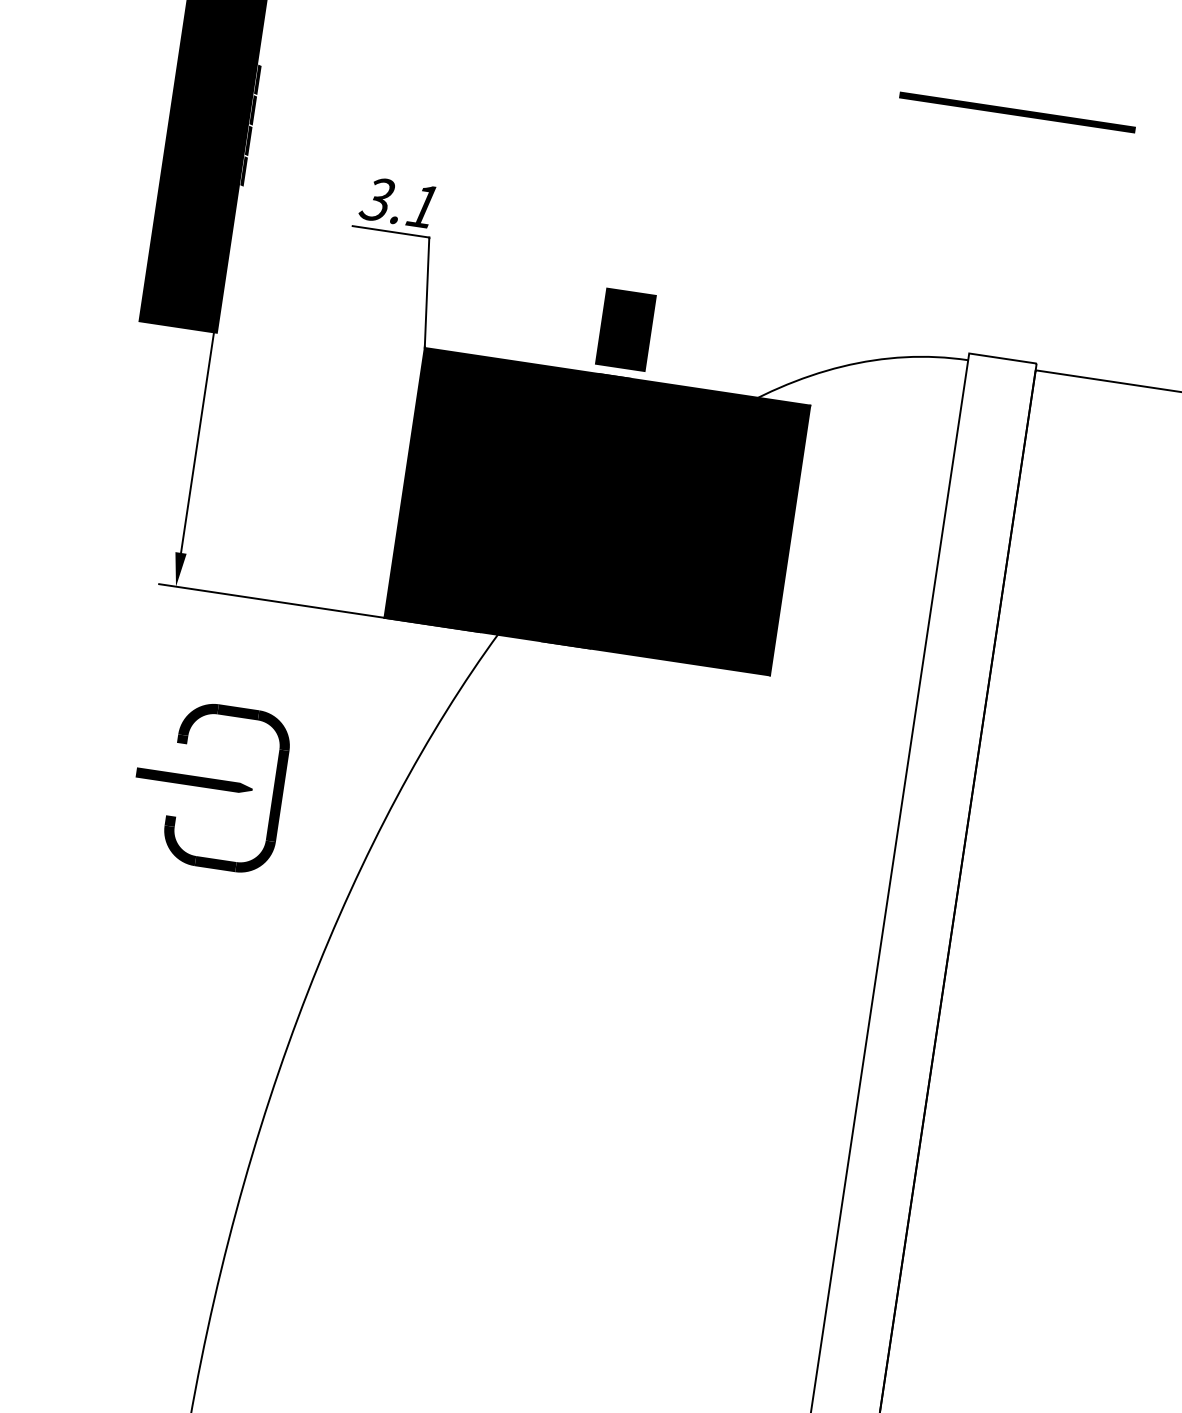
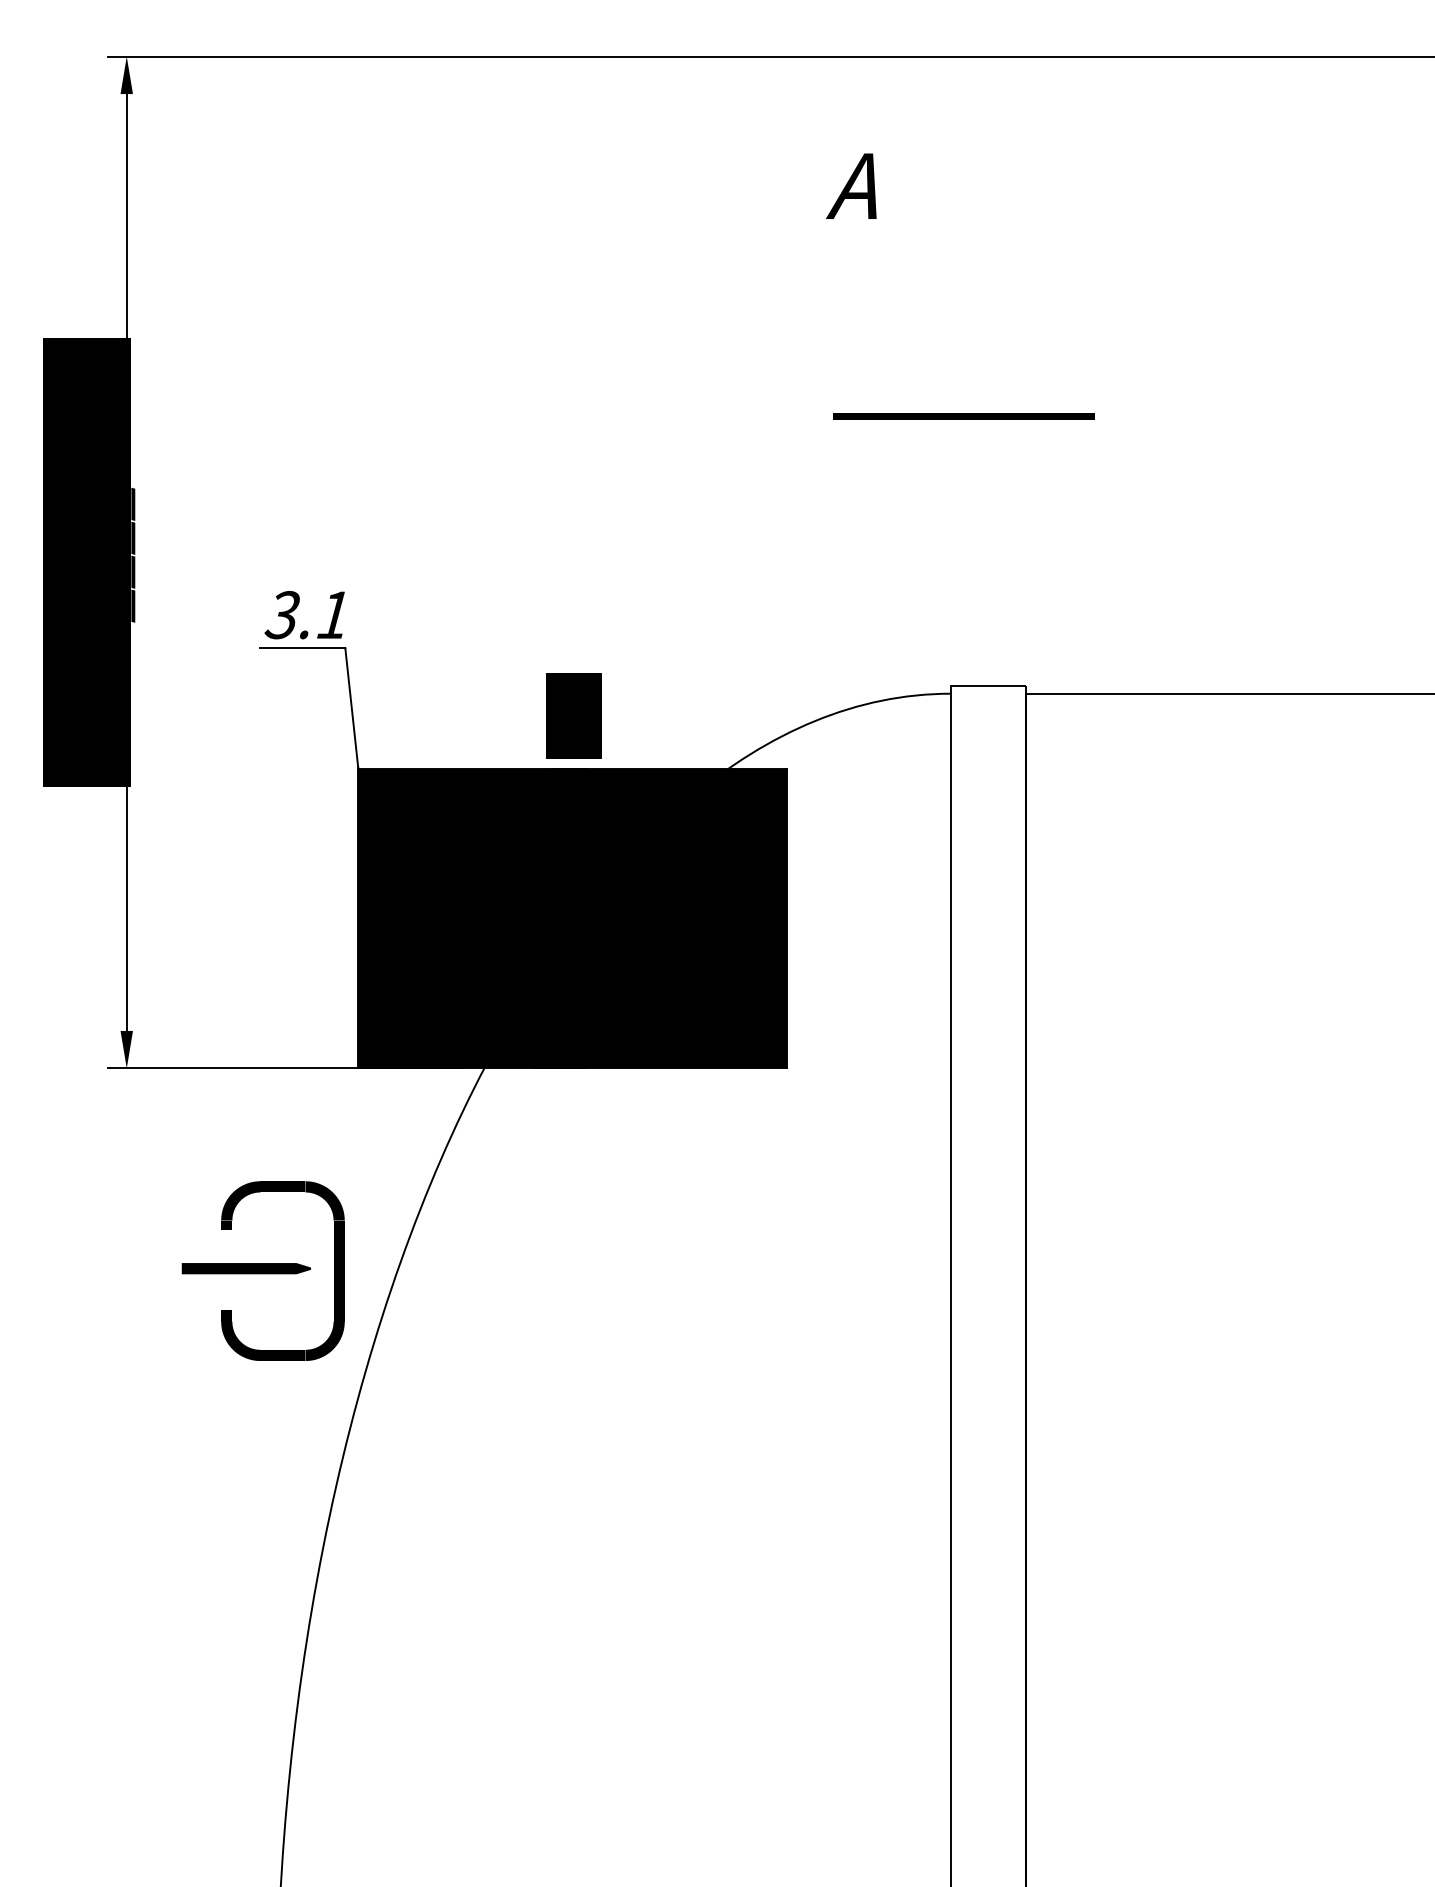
part: (208, 784) -> (262, 1270), moved

